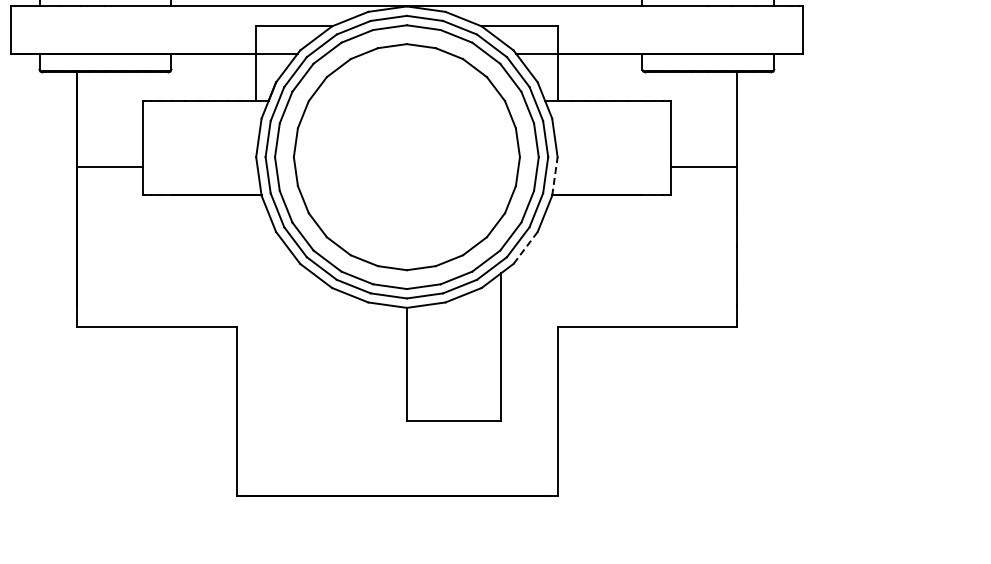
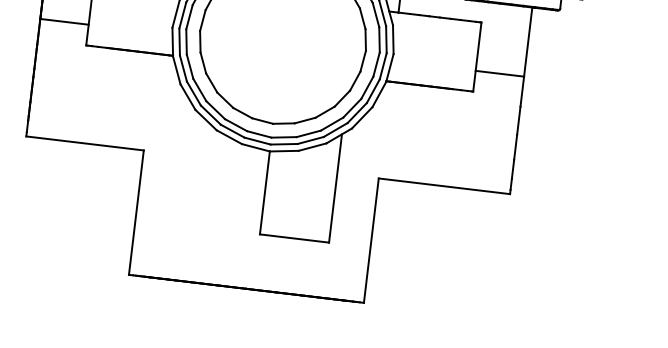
line: (554, 175) -> (389, 67), dashed -> solid
line: (525, 247) -> (362, 117), dashed -> solid

